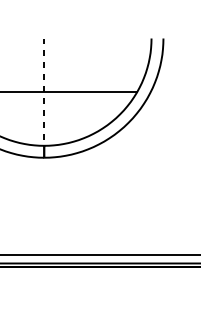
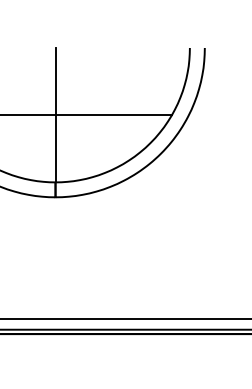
line: (44, 92) -> (55, 115), dashed -> solid

